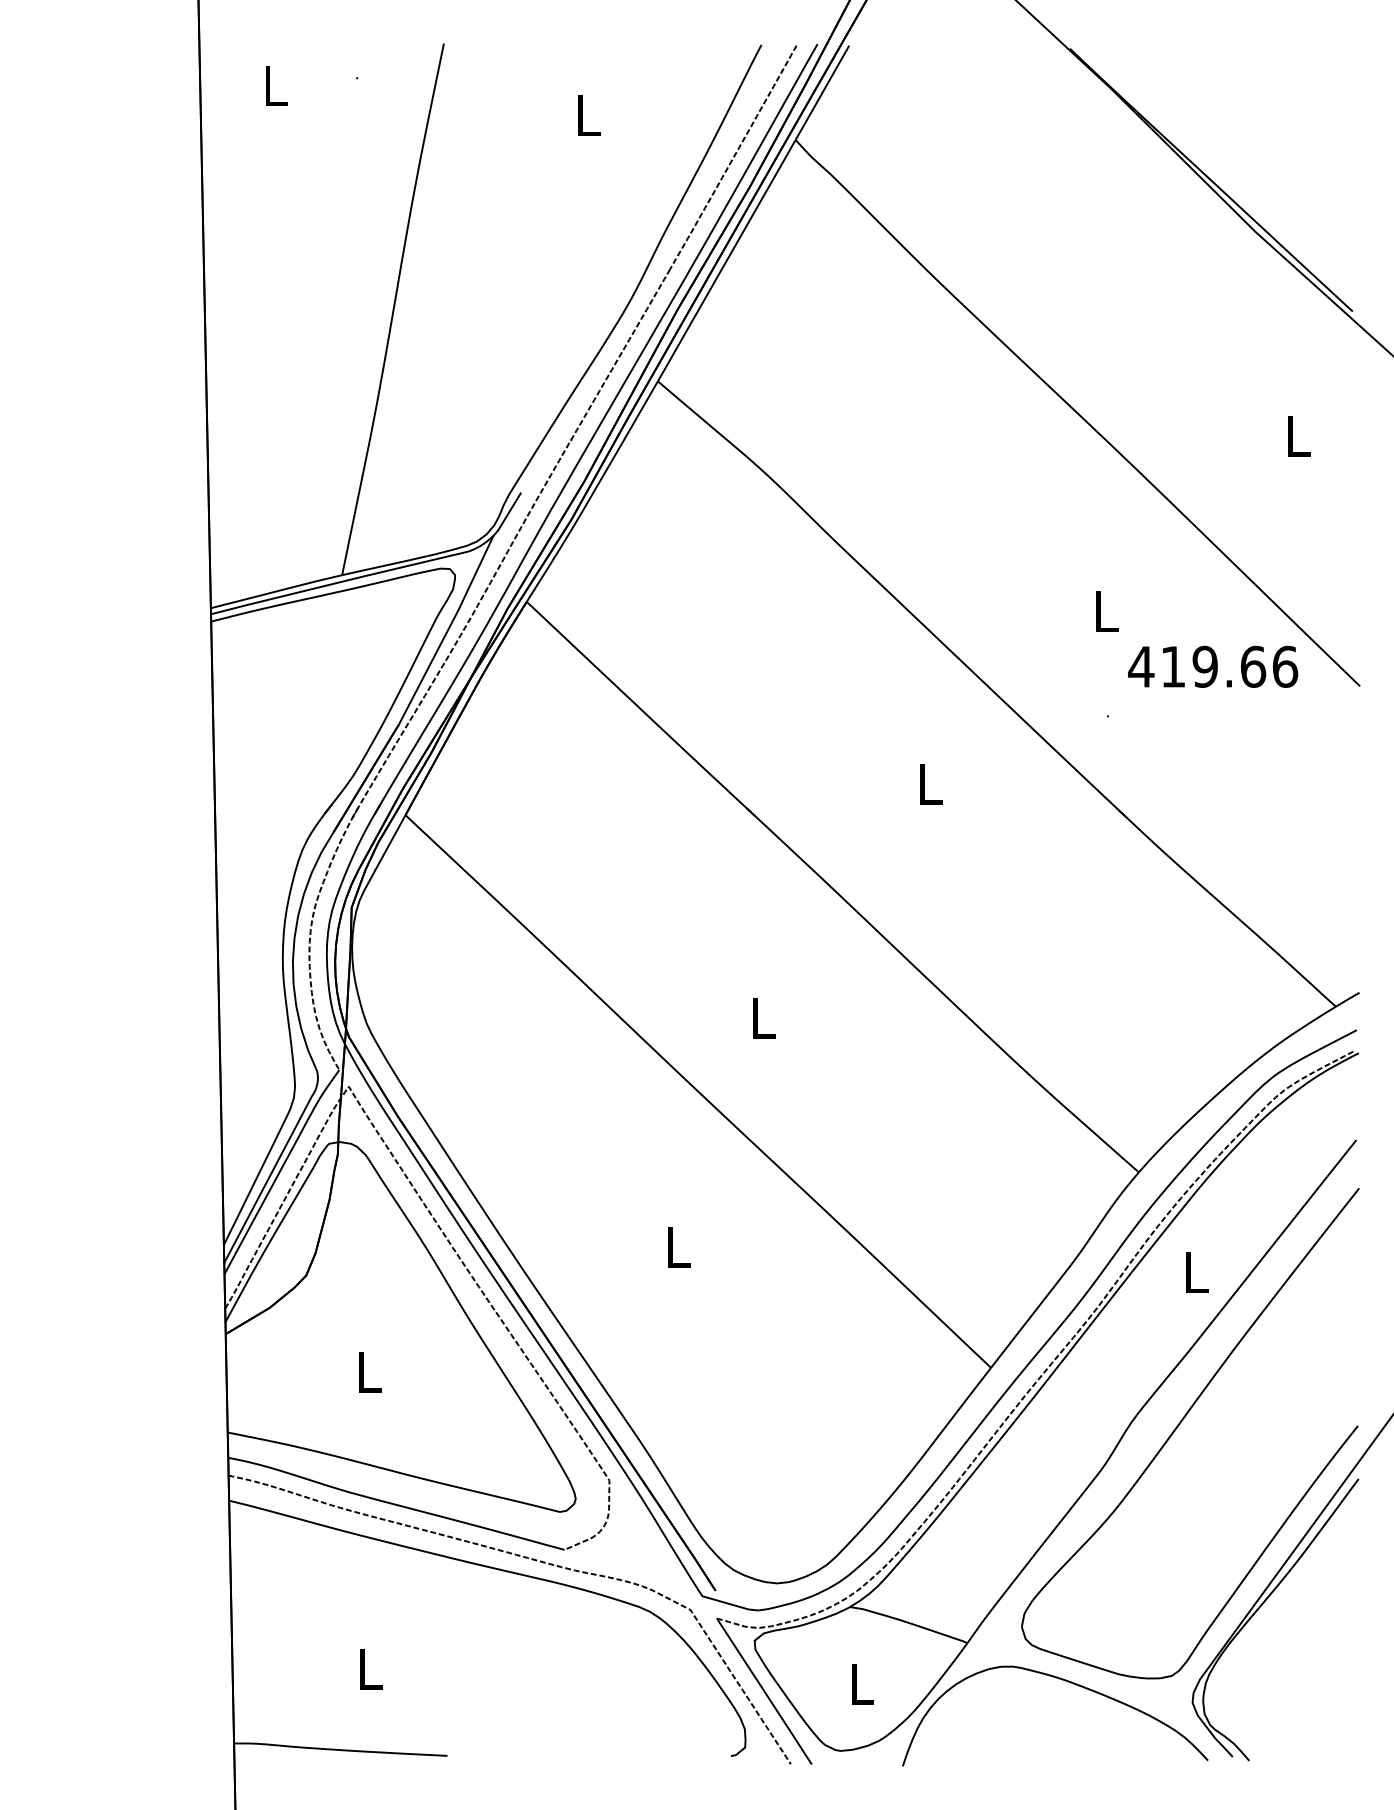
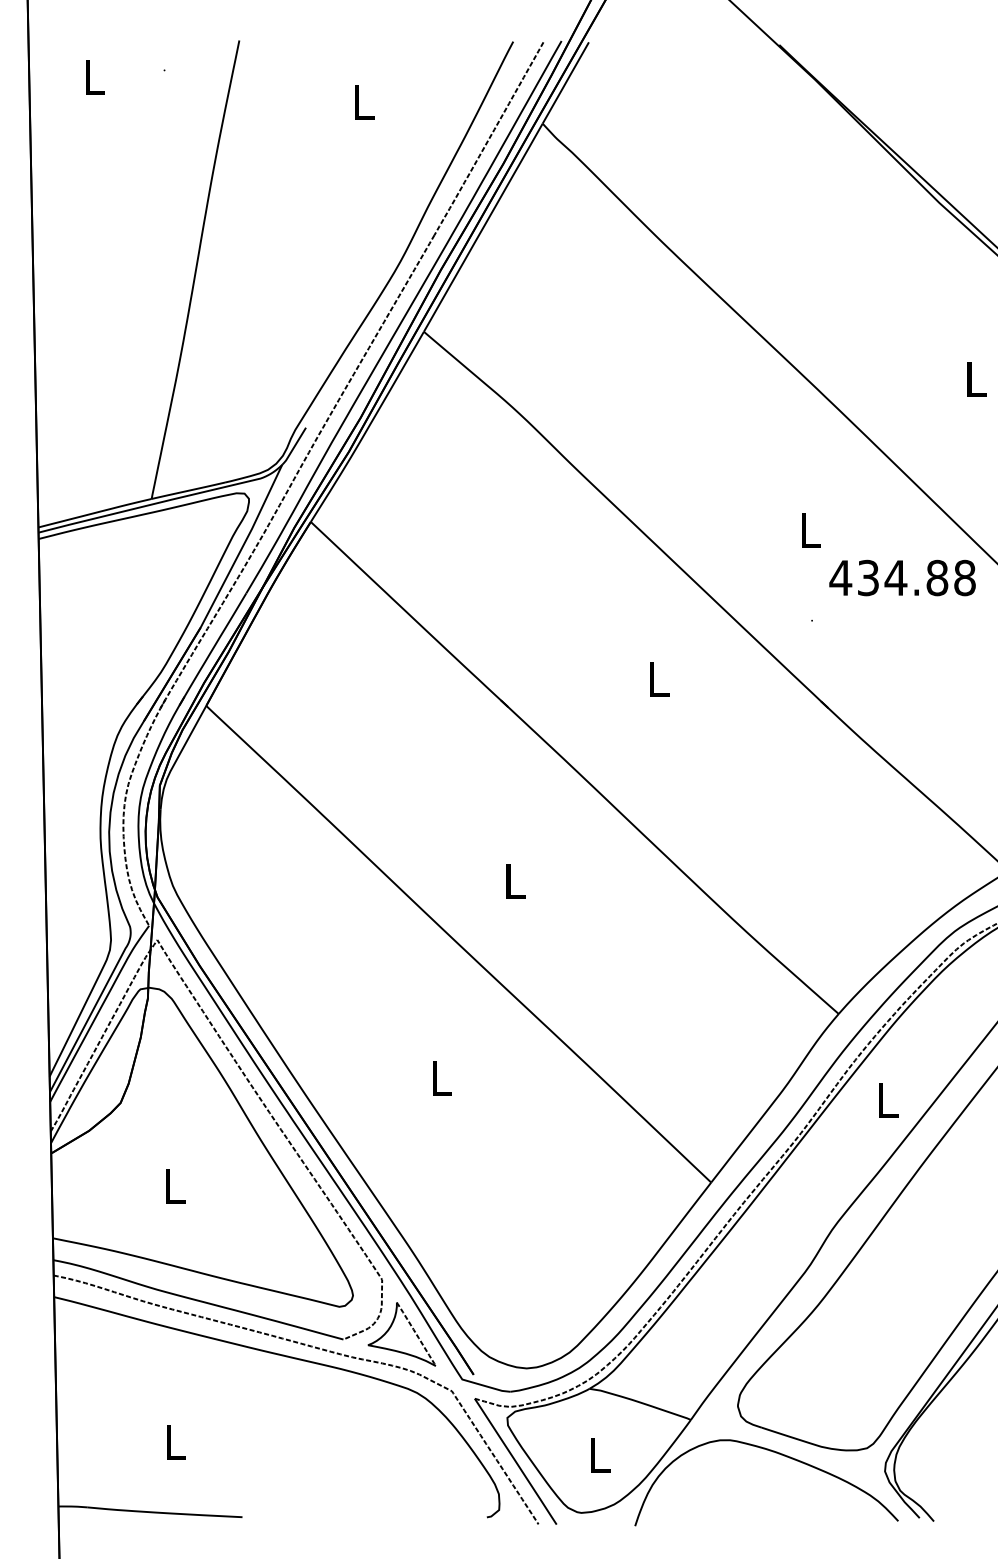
text: (1229, 666) -> (916, 577), 419.66 -> 434.88
part: (619, 1536) -> (390, 1327), added

